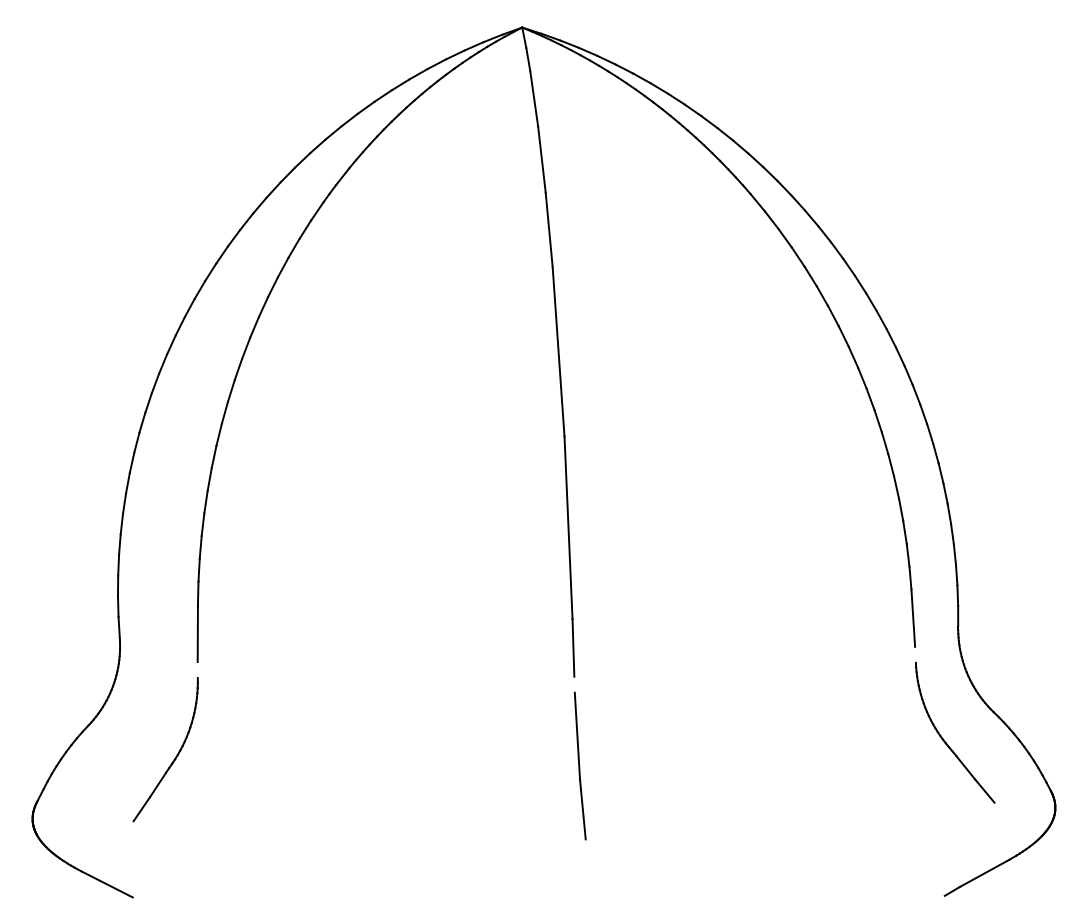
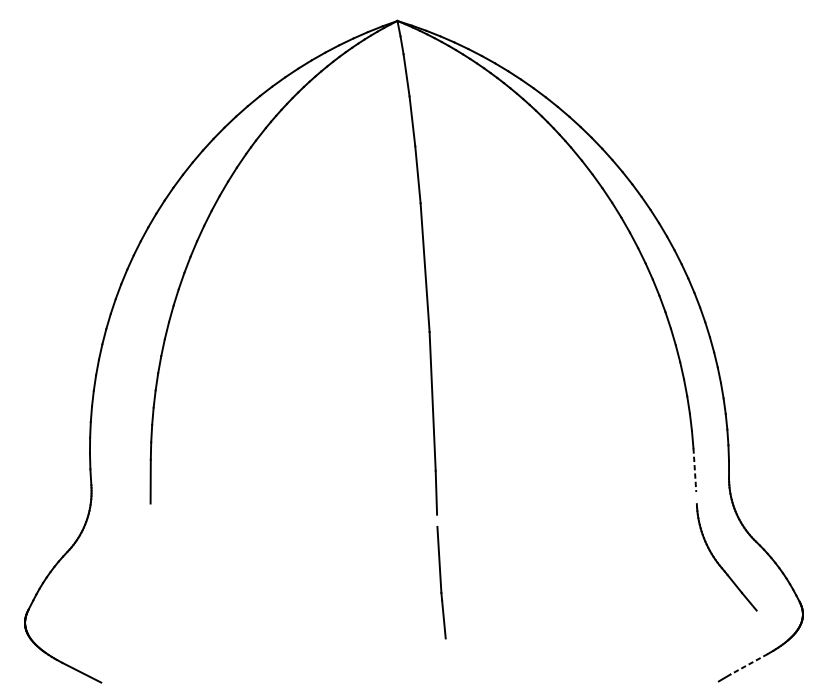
line: (913, 618) -> (695, 470), solid -> dashed
part: (176, 754) -> (134, 573), removed
line: (984, 873) -> (749, 664), solid -> dashed

